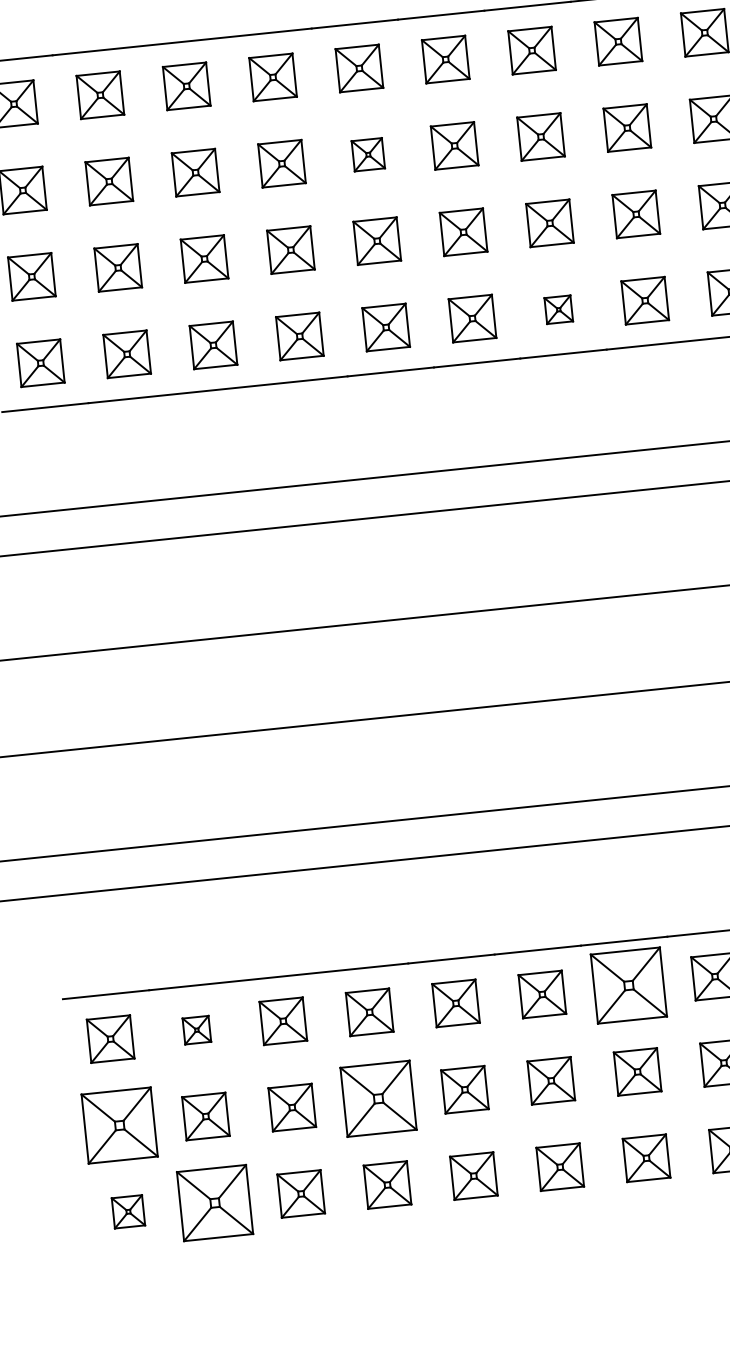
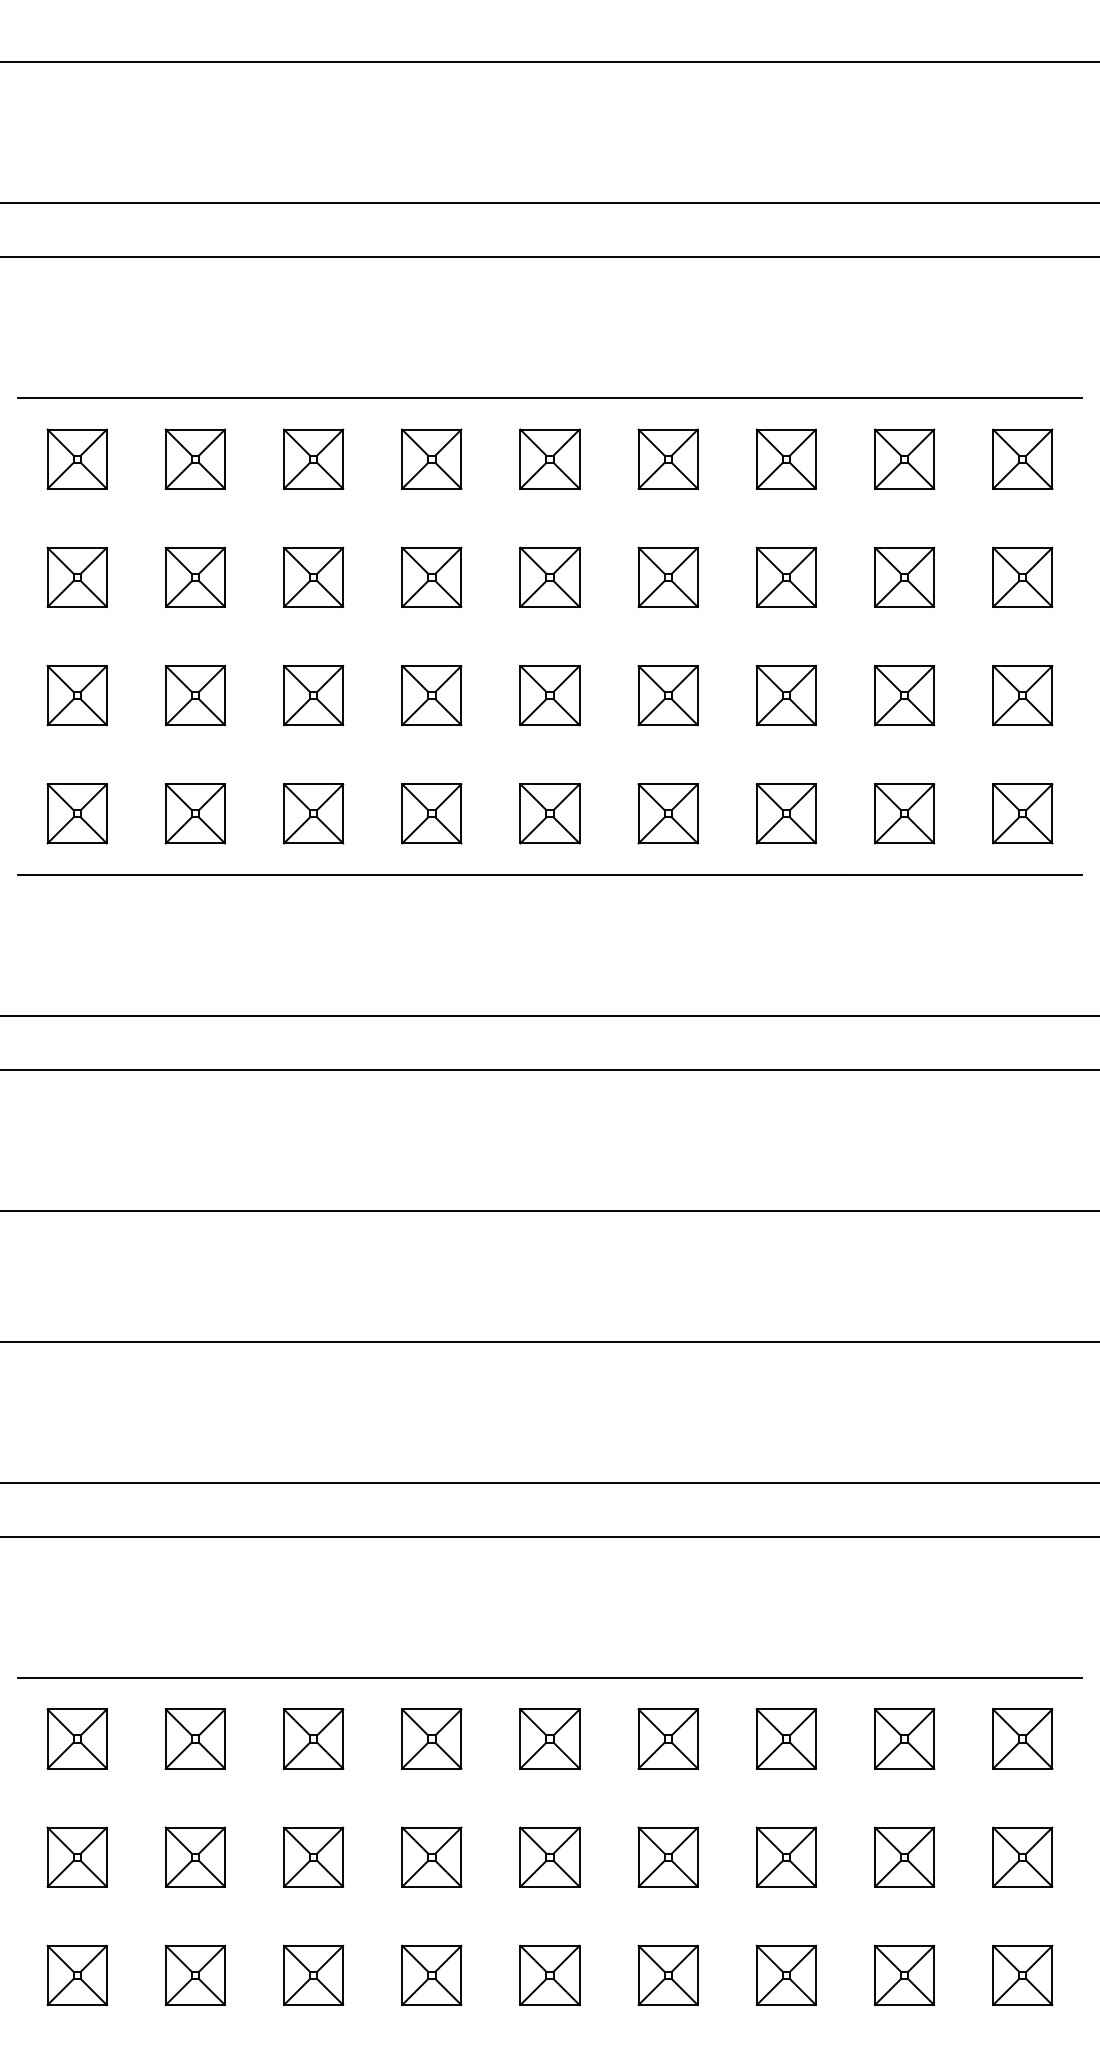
part: (367, 154) -> (549, 576), size x1.43
part: (558, 309) -> (785, 813), size x1.67
part: (628, 985) -> (785, 1738), size x0.62
part: (196, 1029) -> (194, 1738), size x1.67
part: (378, 1098) -> (431, 1856), size x0.62
part: (119, 1124) -> (76, 1856), size x0.62
part: (214, 1202) -> (194, 1974), size x0.62
part: (128, 1211) -> (76, 1975), size x1.43

